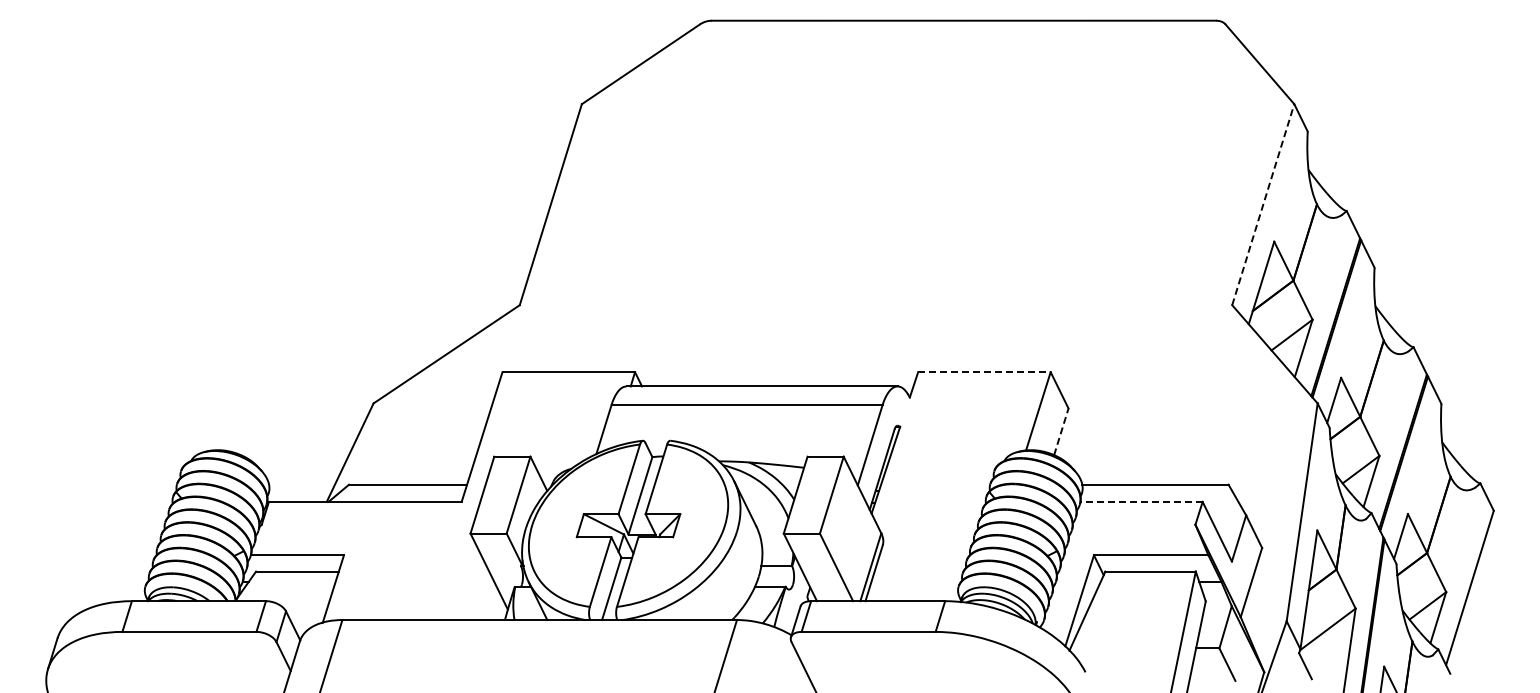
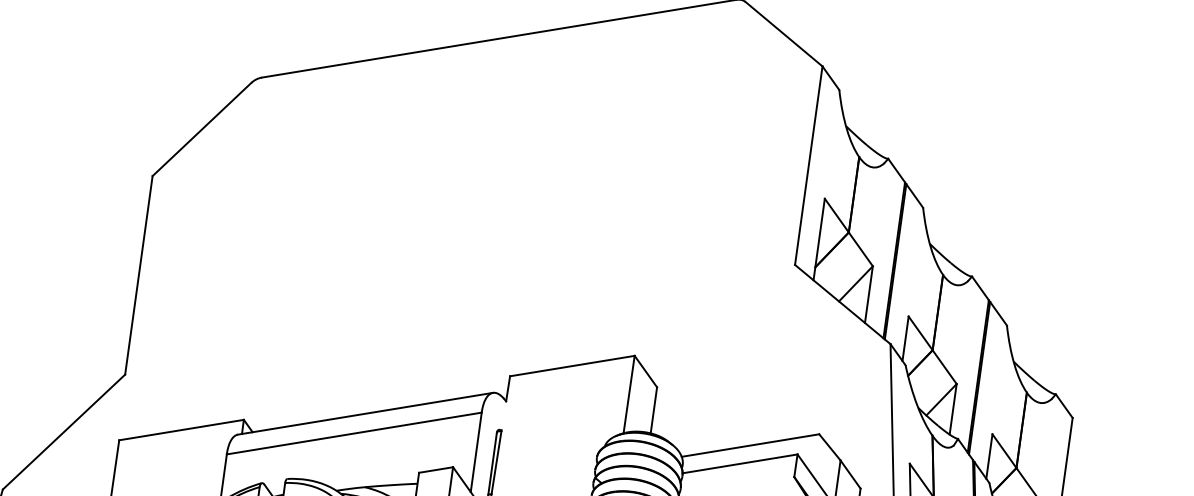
line: (1263, 204) -> (808, 165), dashed -> solid
line: (984, 372) -> (572, 366), dashed -> solid
line: (1061, 431) -> (653, 409), dashed -> solid
line: (1140, 501) -> (739, 463), dashed -> solid

